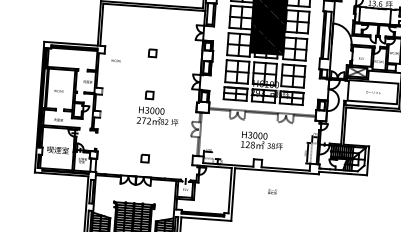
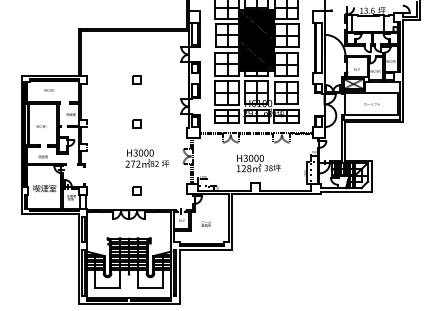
text: (115, 60) -> (48, 90), moved
text: (158, 116) -> (147, 158), moved
text: (271, 192) -> (205, 224), moved

